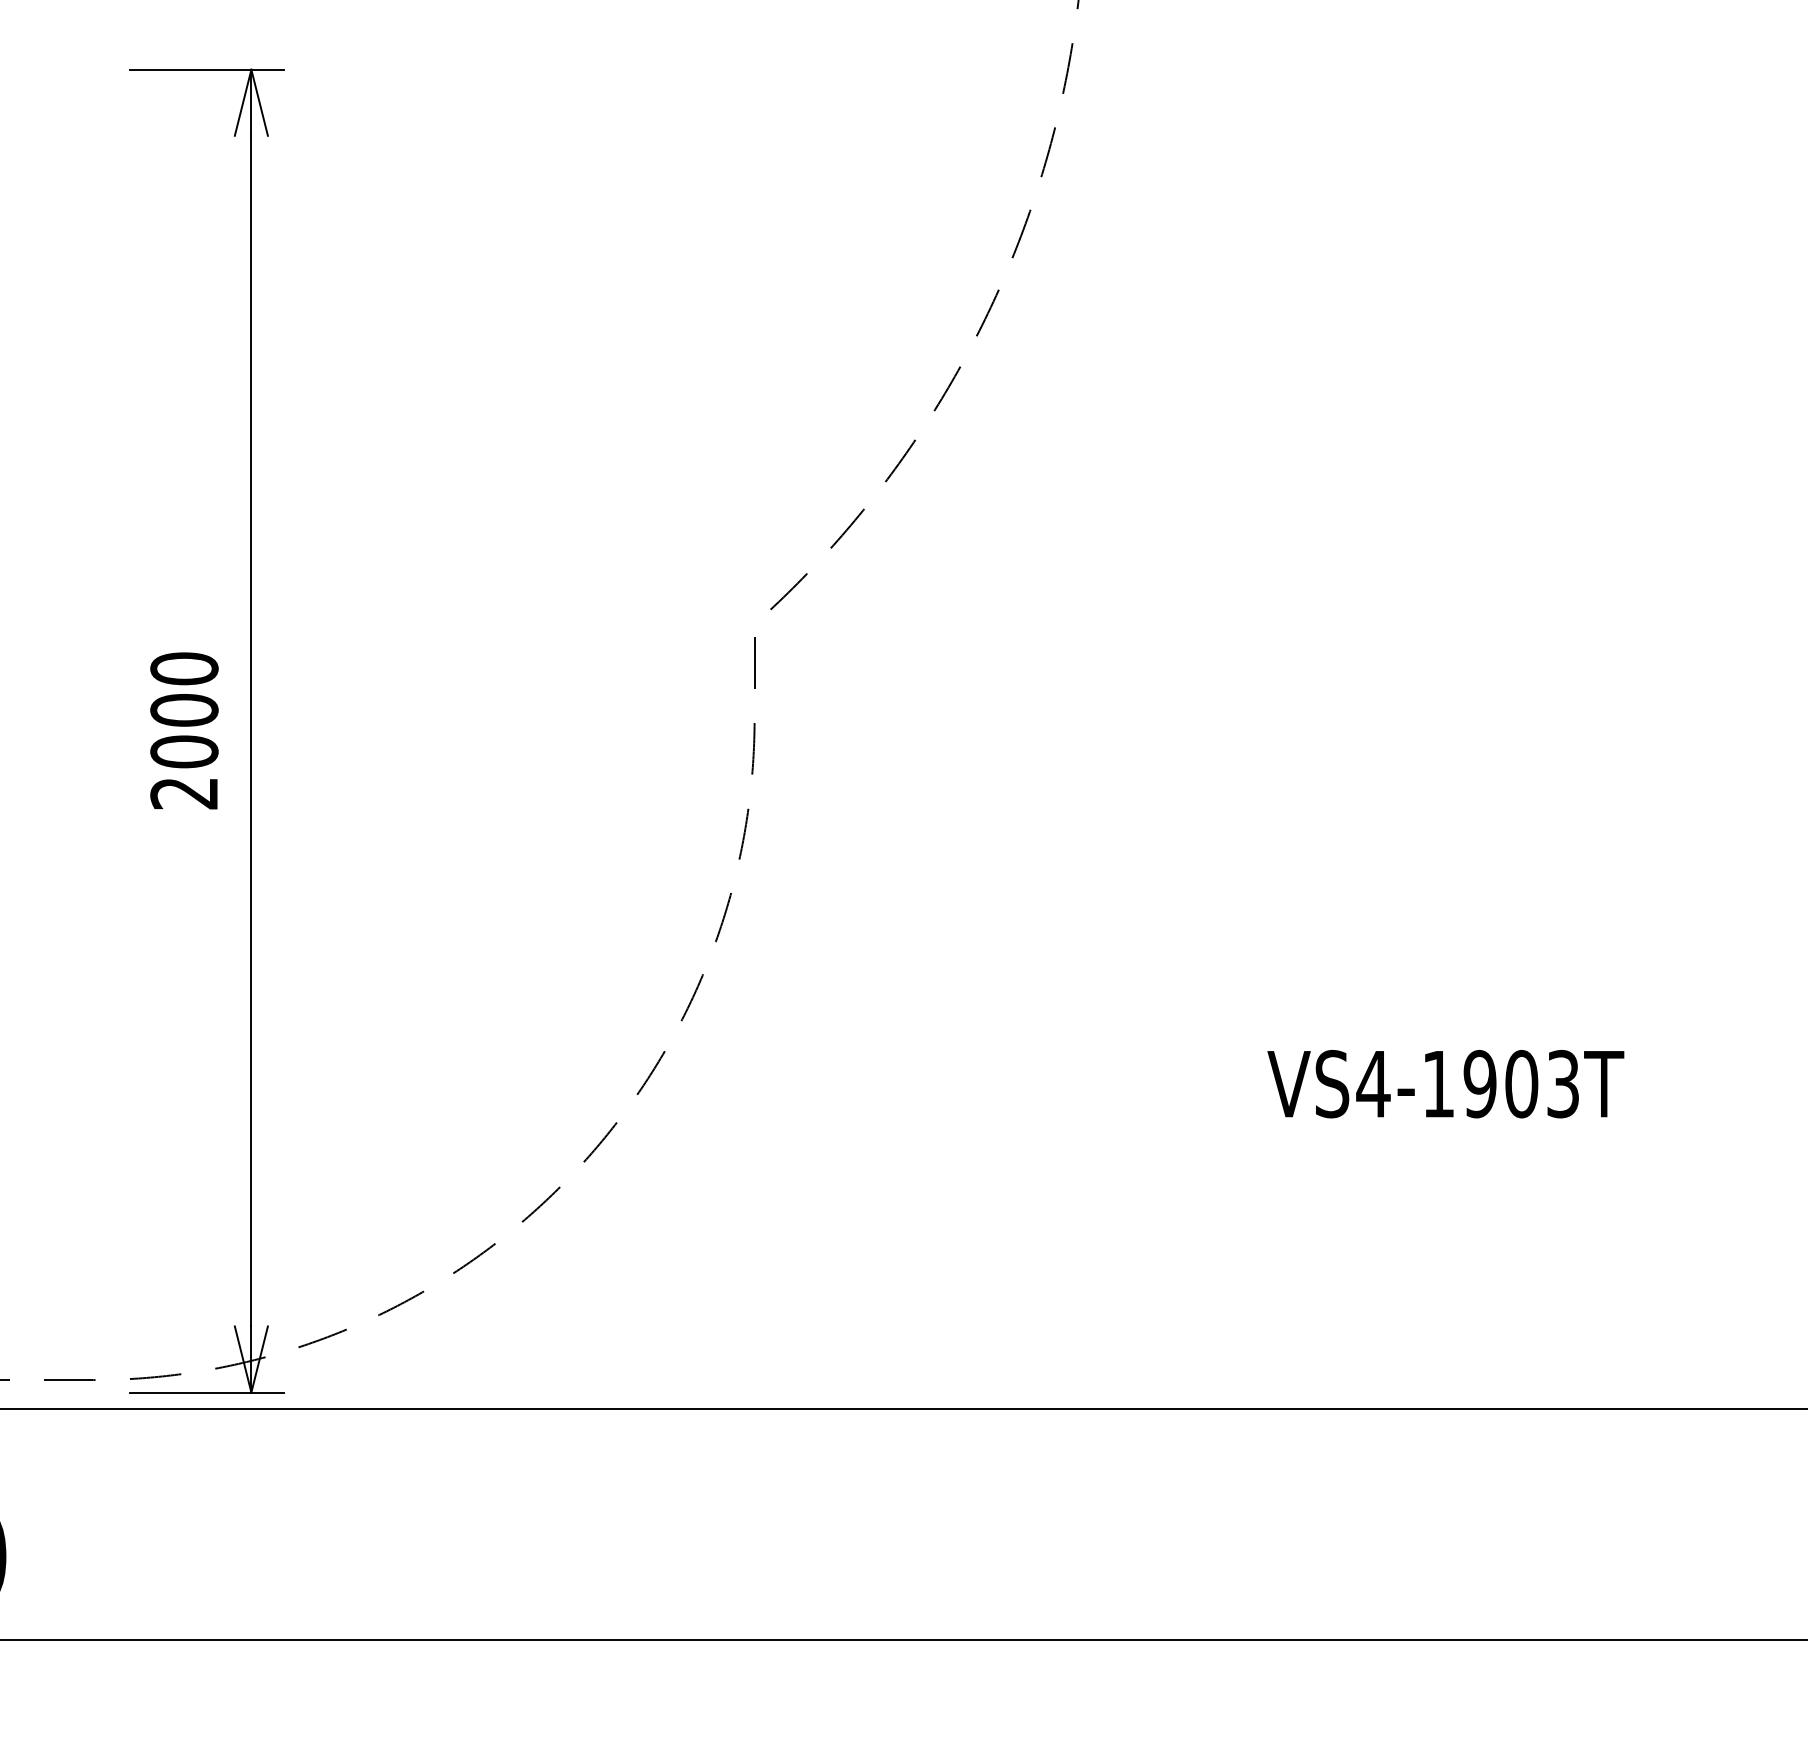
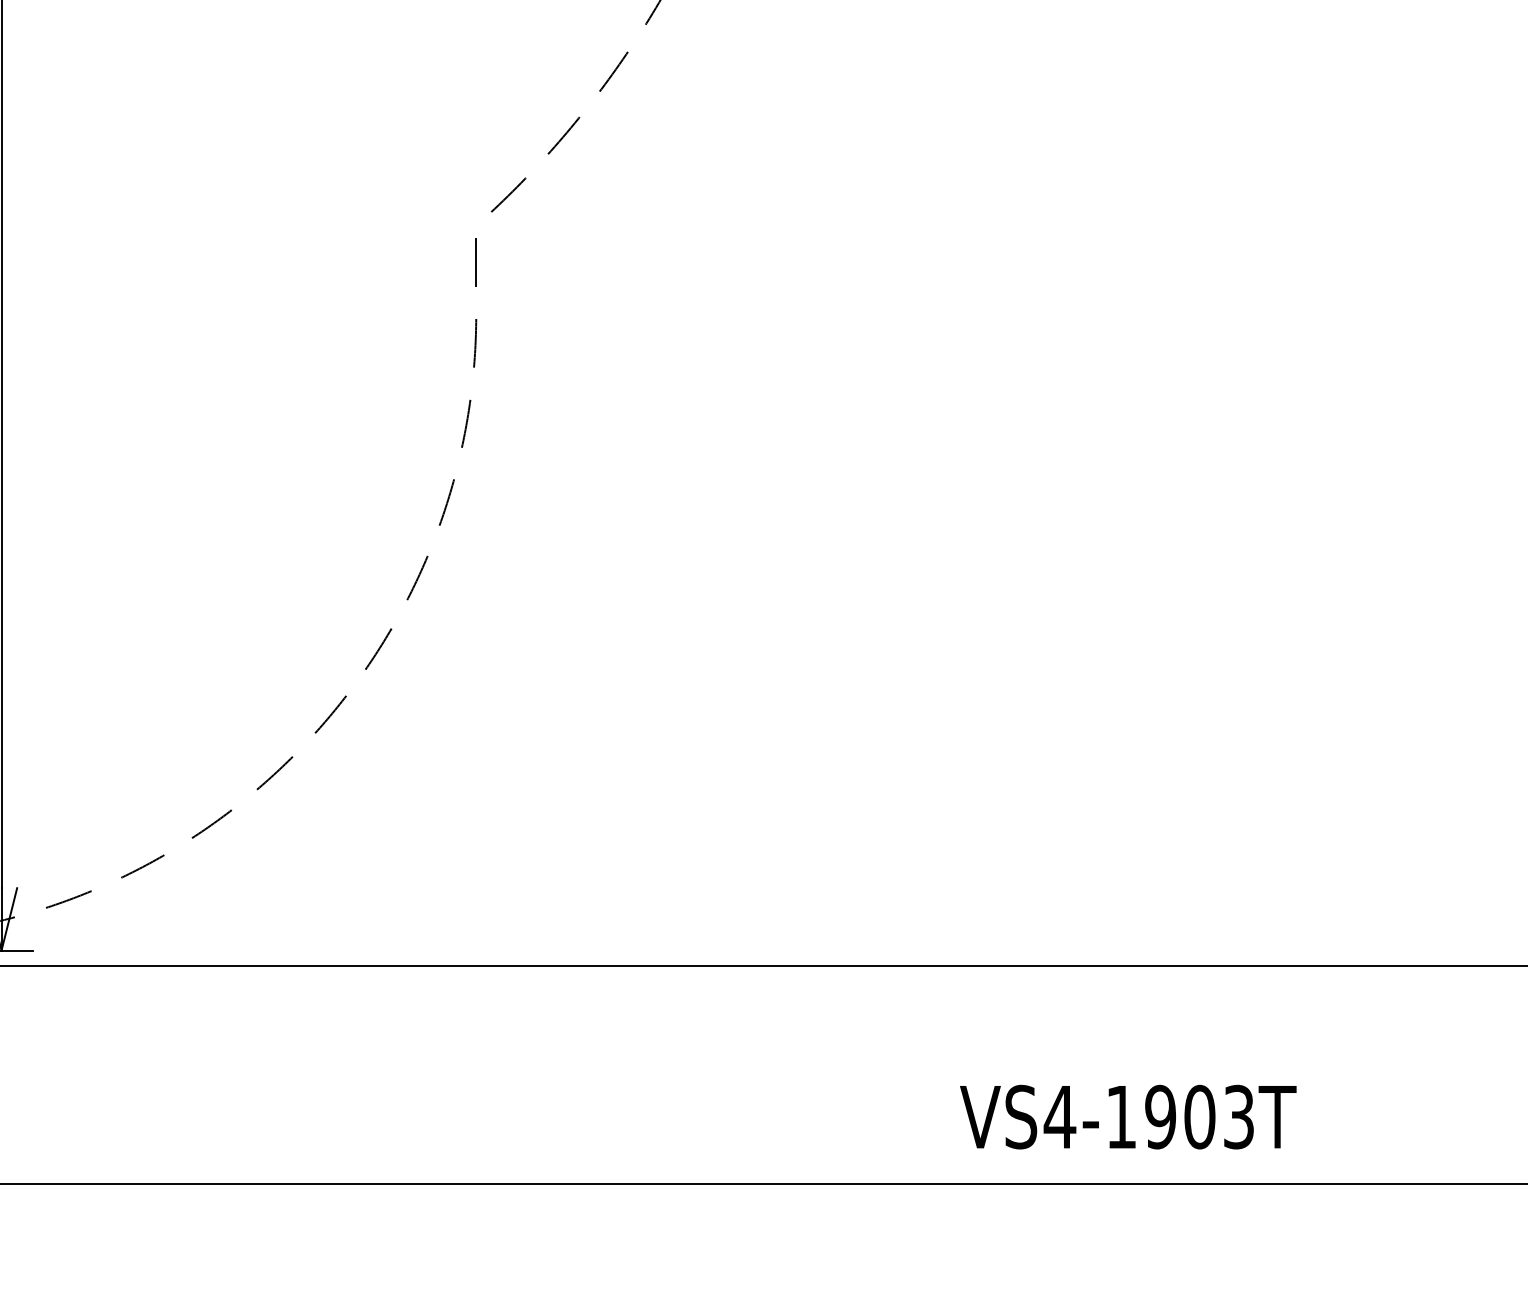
text: (1445, 1084) -> (1127, 1117), moved

